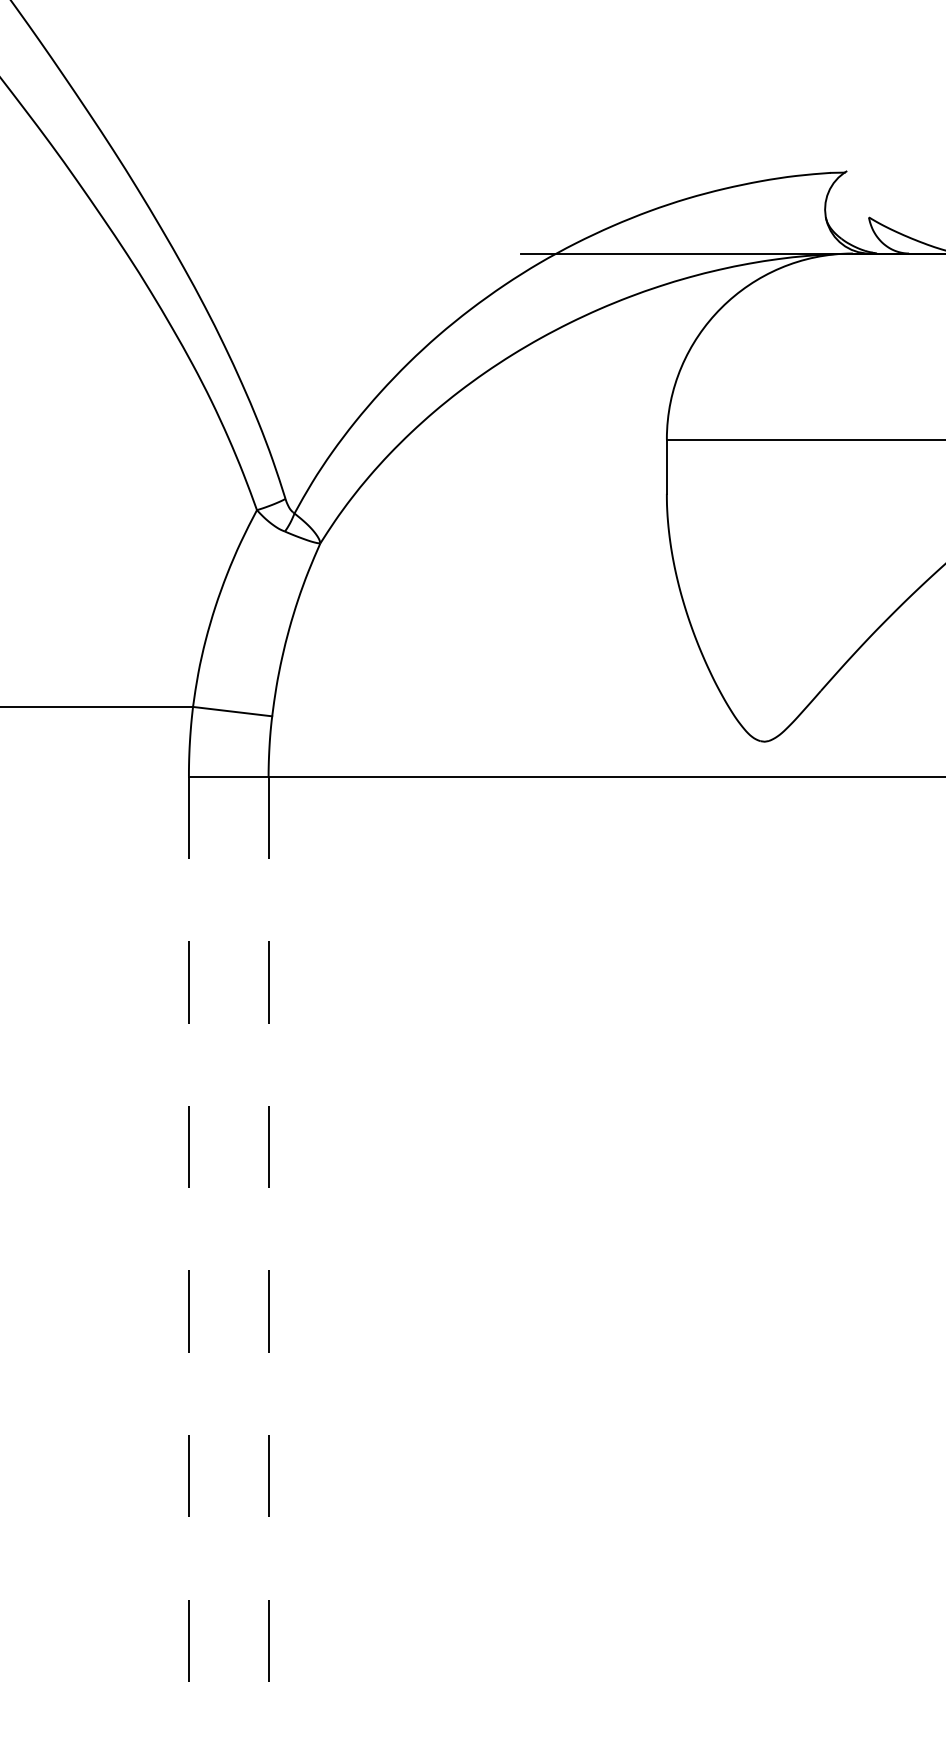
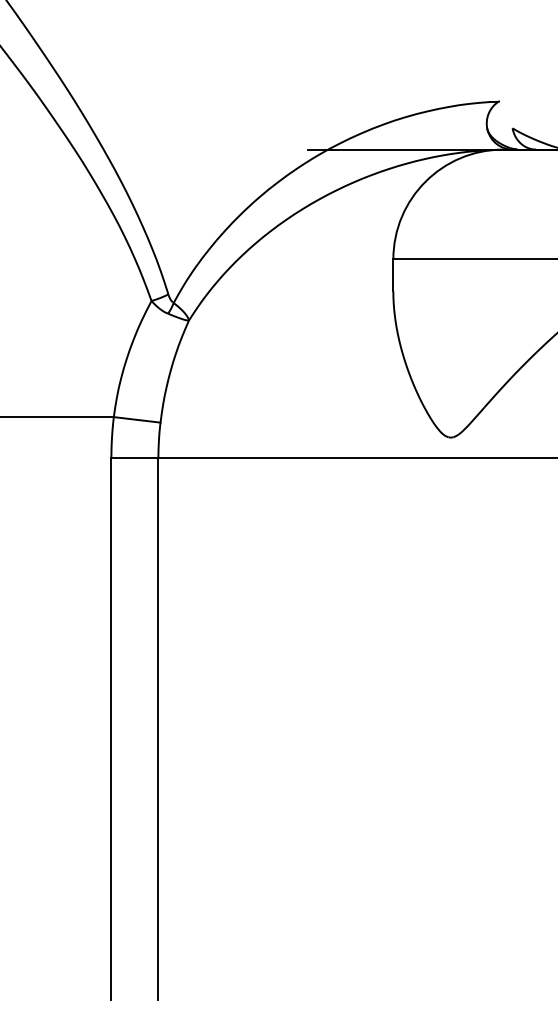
line: (189, 1236) -> (111, 729), dashed -> solid
line: (268, 1236) -> (158, 729), dashed -> solid

